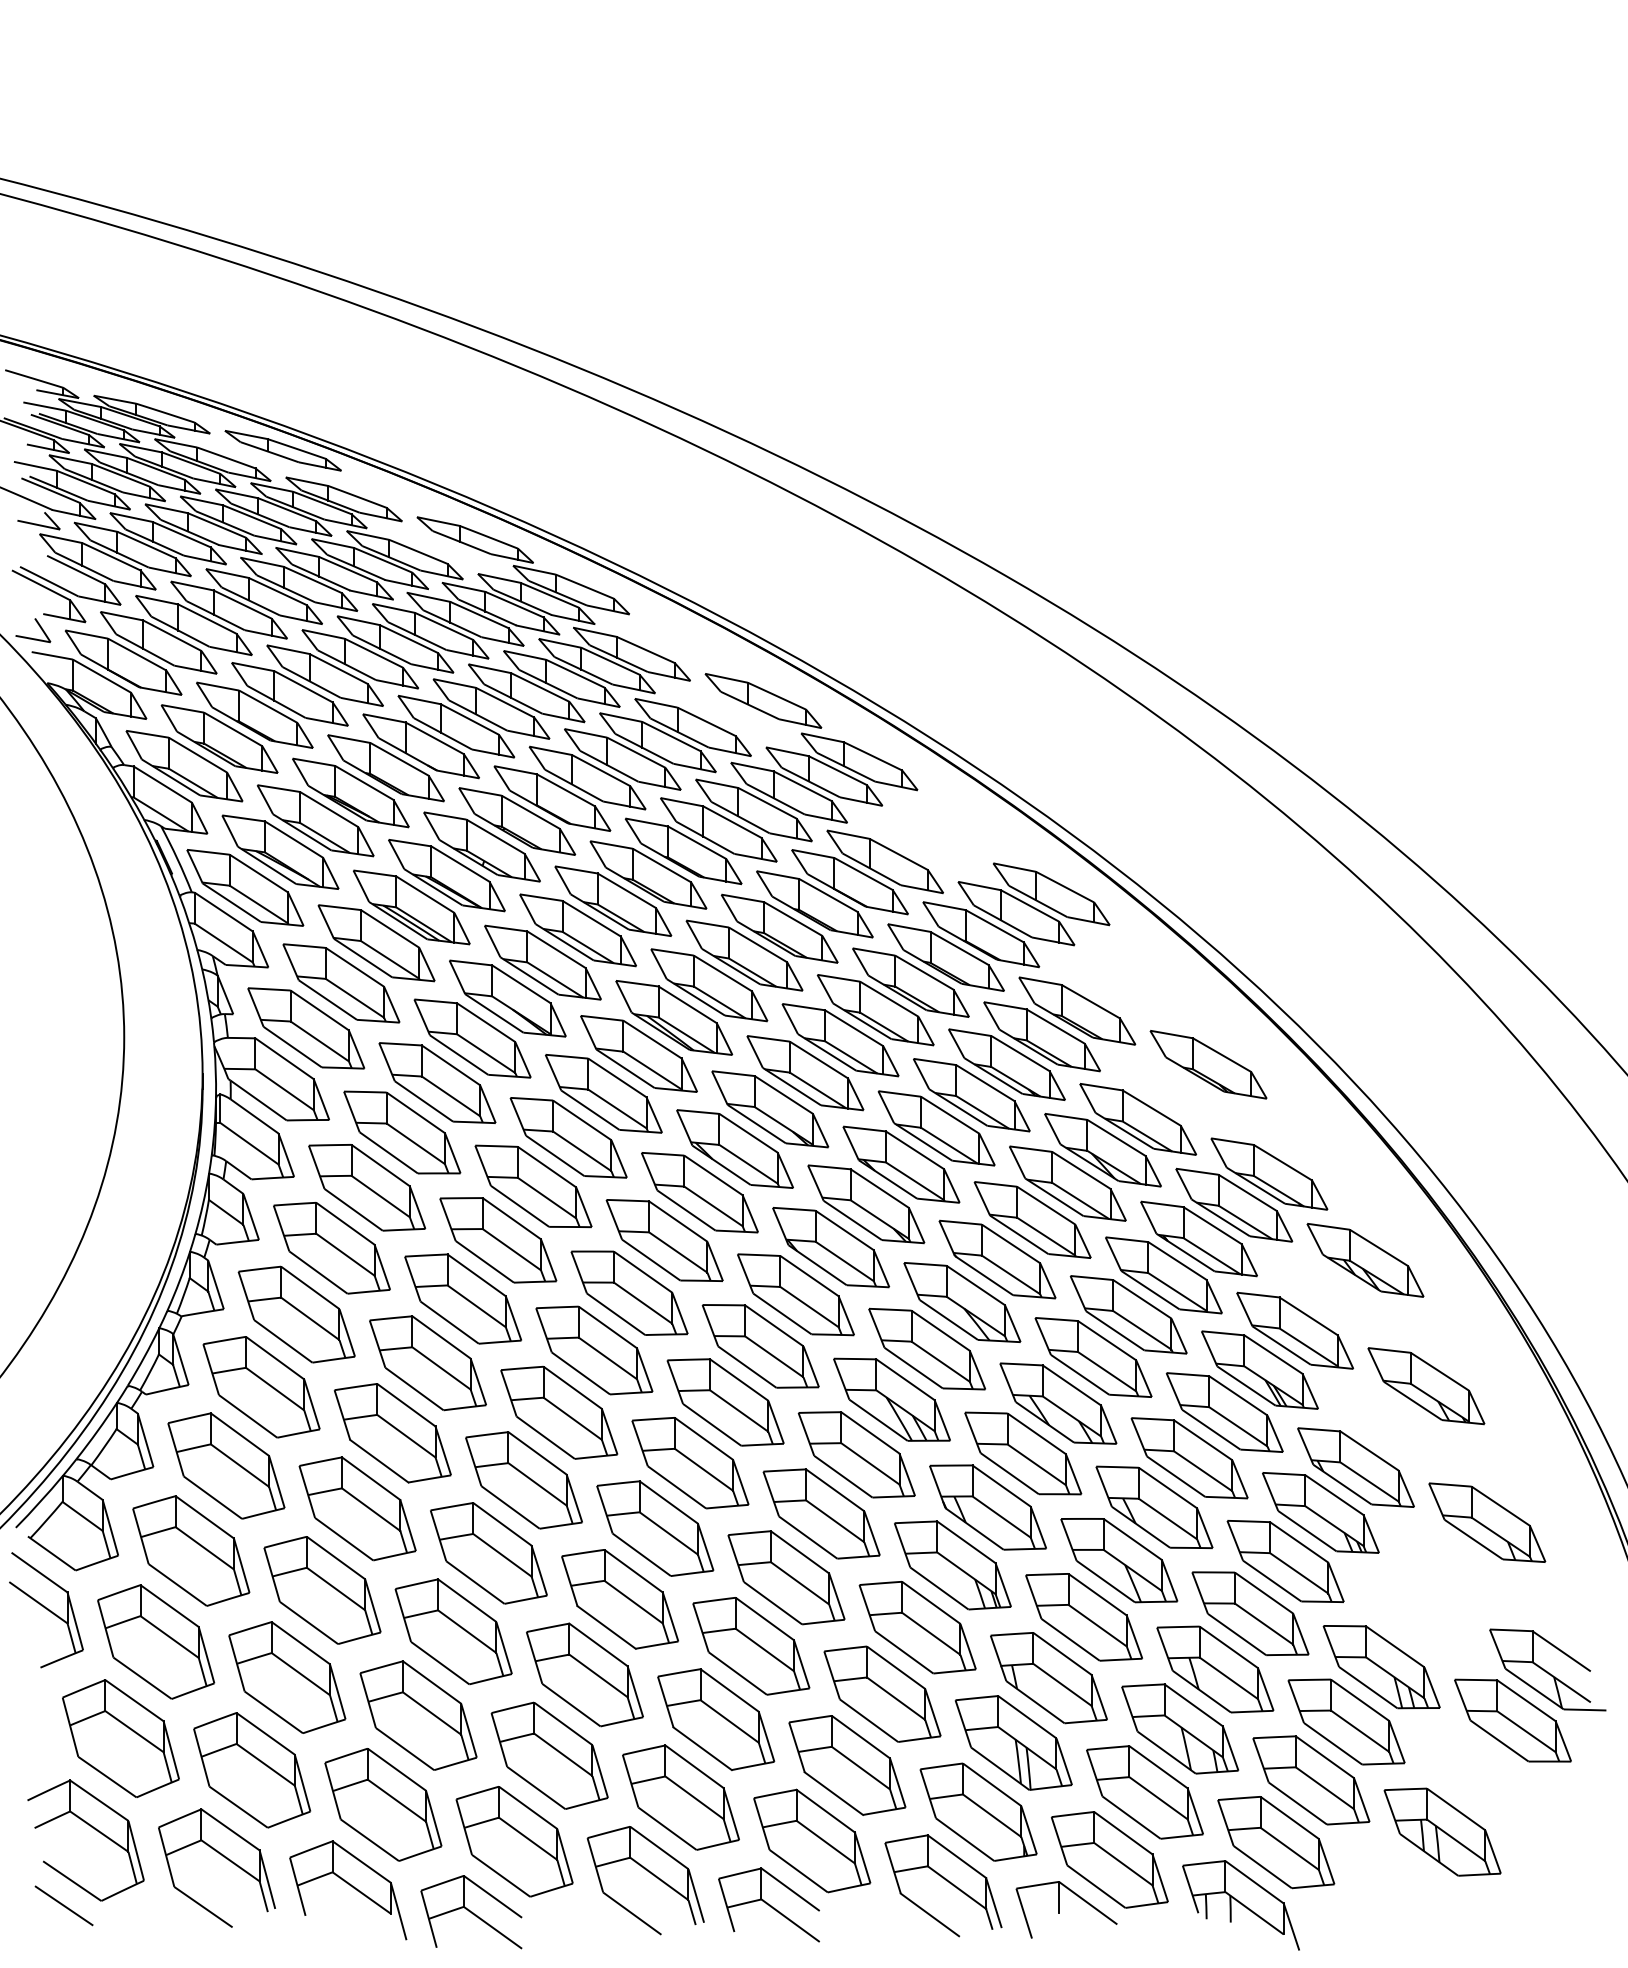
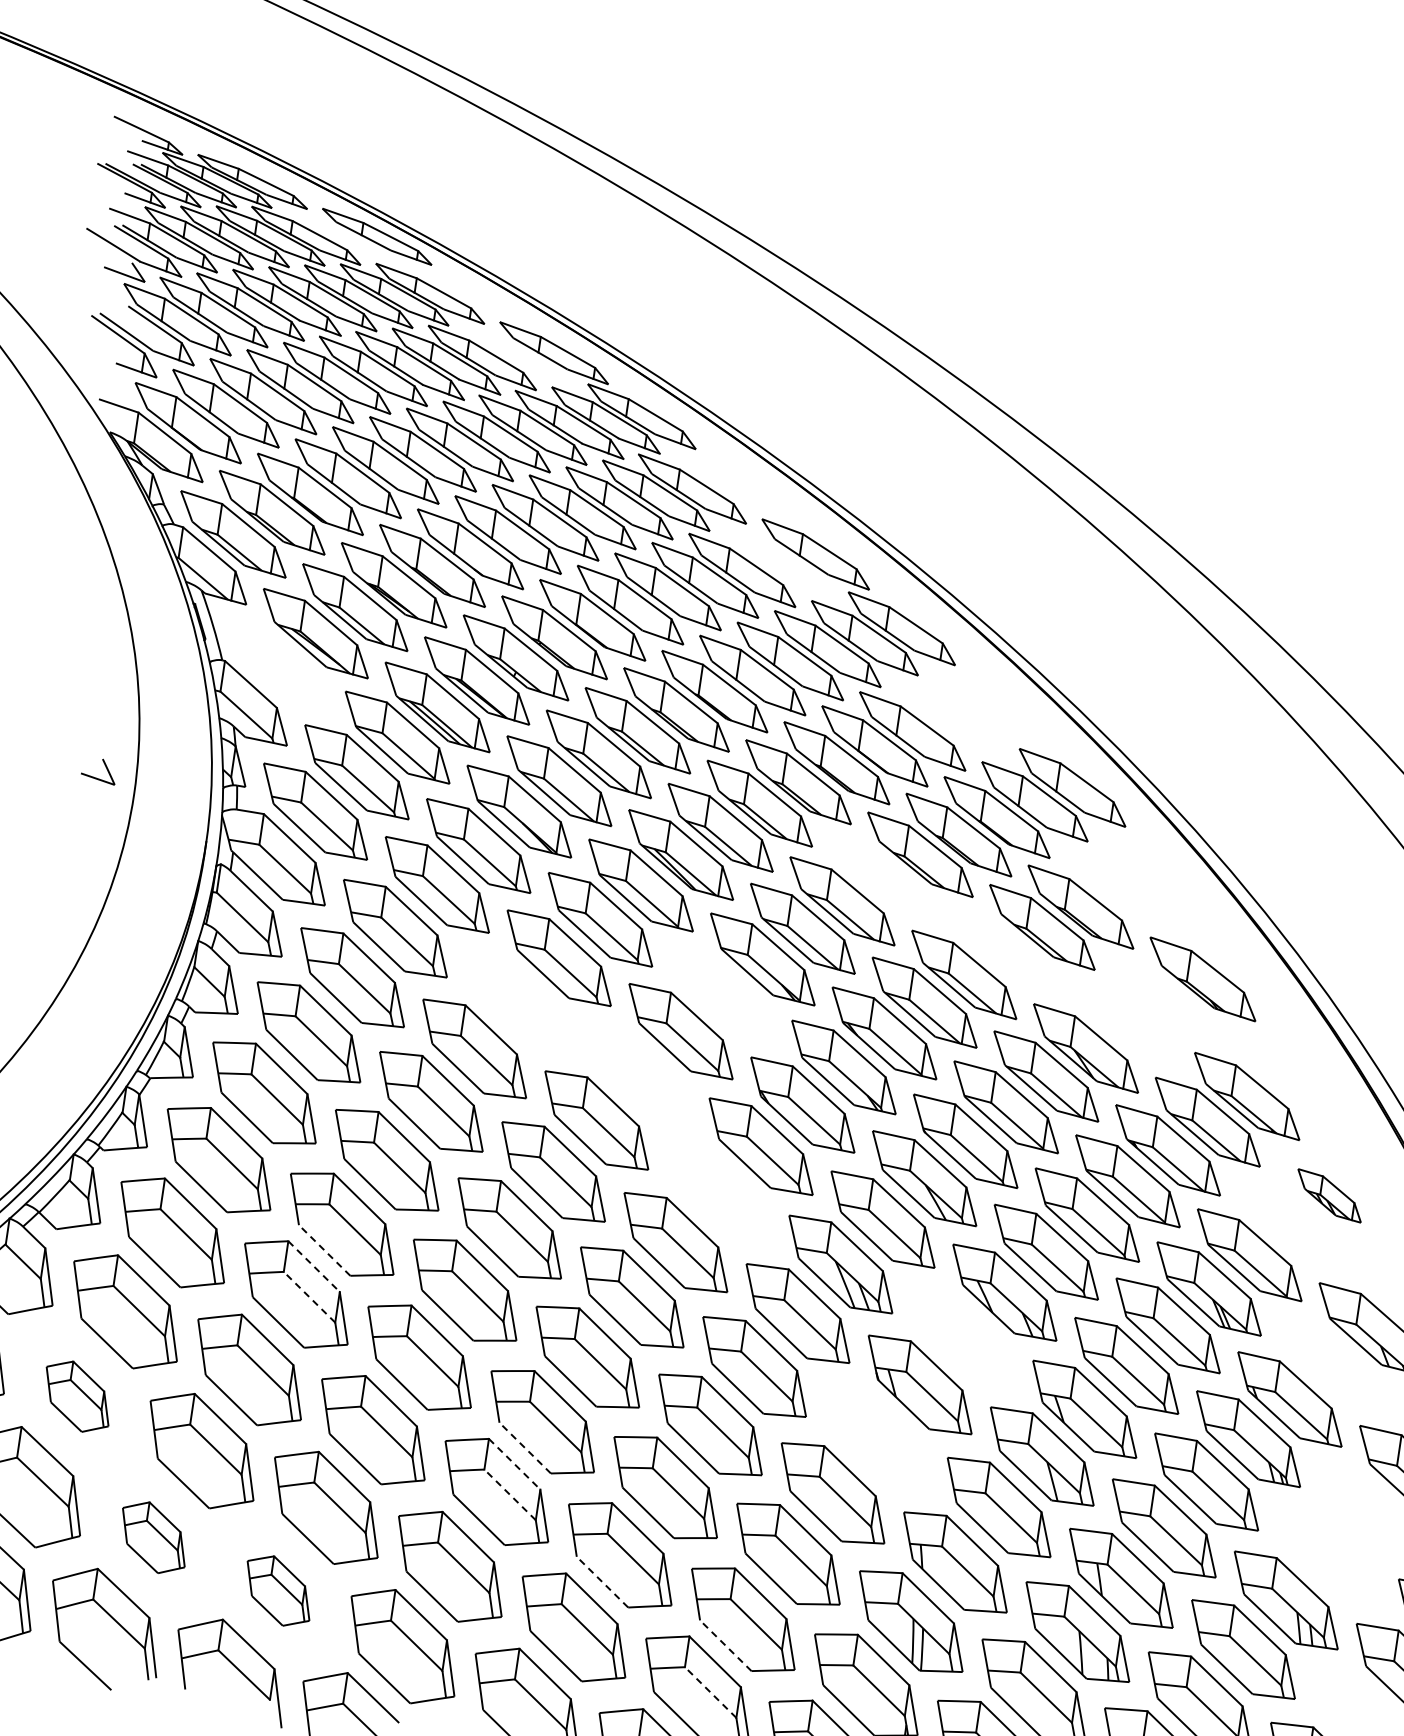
part: (39, 627) -> (105, 768), moved
part: (245, 887) -> (276, 663), removed
part: (875, 1010) -> (881, 877), removed
part: (1006, 1064) -> (1003, 949), removed
part: (1138, 1119) -> (1125, 1023), removed
part: (734, 1148) -> (721, 993), removed
part: (533, 1186) -> (517, 1001), removed
part: (664, 1240) -> (639, 1073), removed
part: (1365, 1260) -> (1329, 1195), size x0.6
part: (760, 1346) -> (718, 1192), removed
part: (1023, 1453) -> (963, 1336), removed
line: (378, 1460) -> (323, 1249), solid -> dashed
line: (371, 1479) -> (314, 1267), solid -> dashed
line: (370, 1509) -> (308, 1296), solid -> dashed
part: (952, 1565) -> (876, 1437), removed
line: (606, 1627) -> (525, 1448), solid -> dashed
part: (156, 1641) -> (77, 1396), size x0.6
line: (598, 1645) -> (514, 1464), solid -> dashed
line: (598, 1675) -> (510, 1494), solid -> dashed
line: (702, 1748) -> (602, 1581), solid -> dashed
part: (252, 1770) -> (154, 1537), size x0.6
line: (833, 1793) -> (725, 1645), solid -> dashed
part: (383, 1804) -> (278, 1590), size x0.6
line: (825, 1841) -> (710, 1691), solid -> dashed

